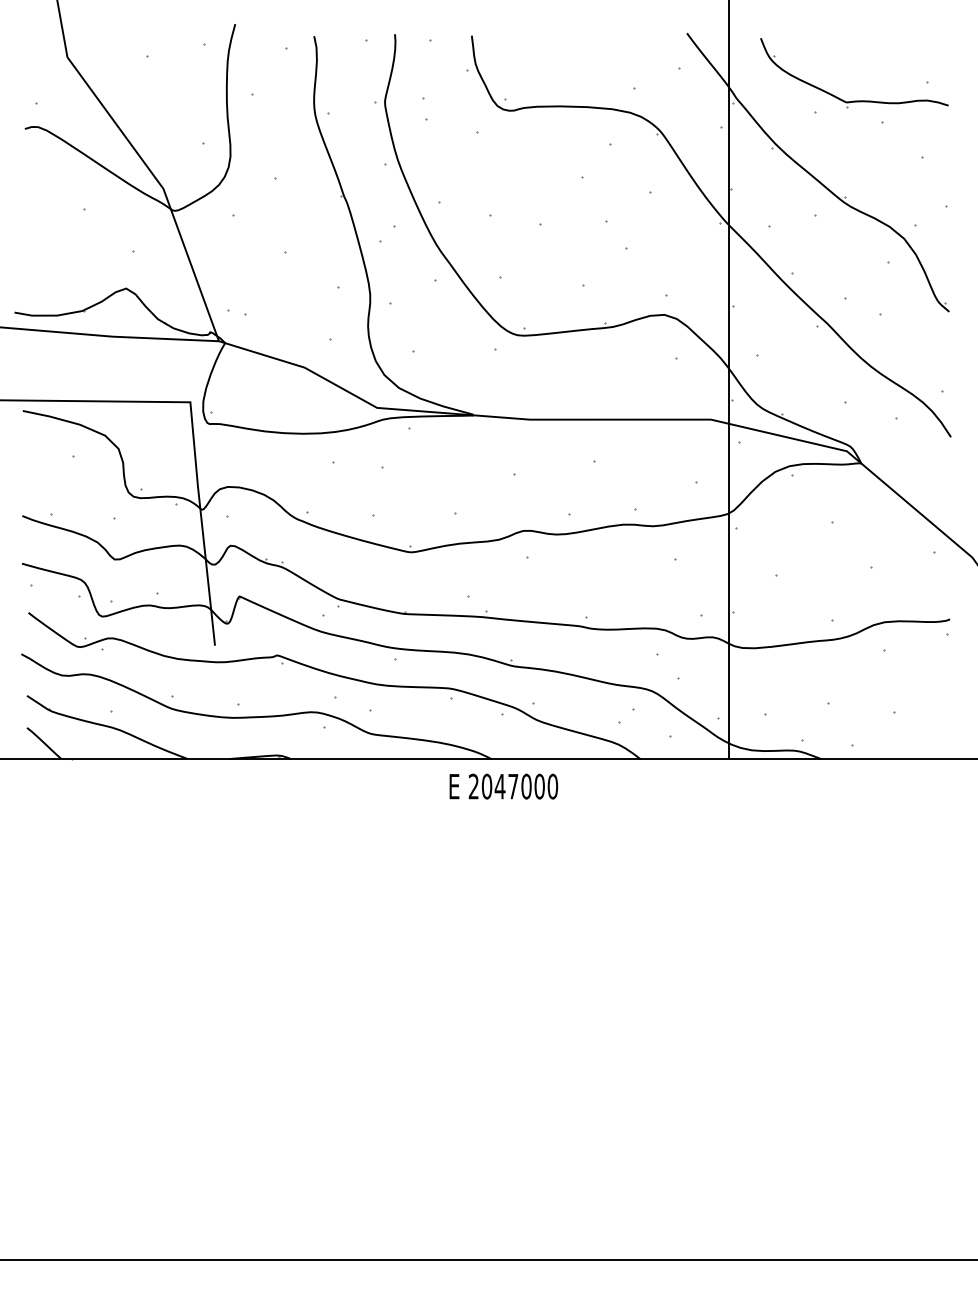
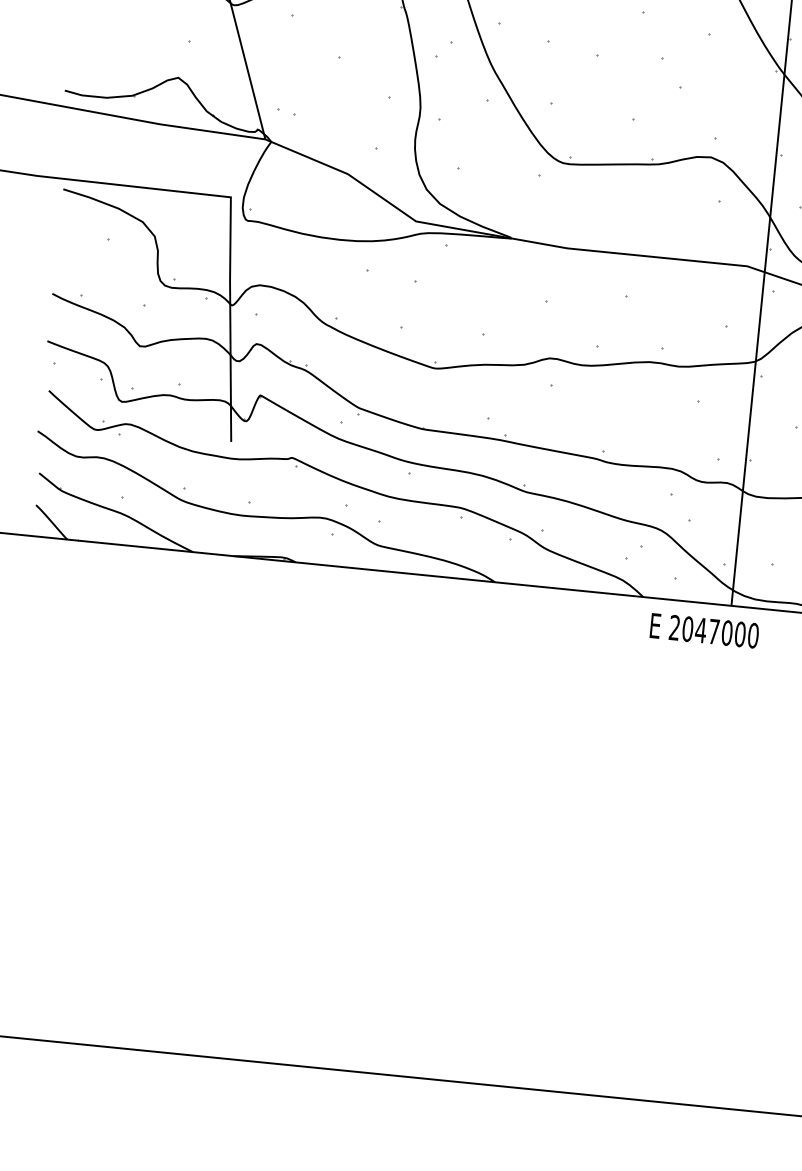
text: (503, 786) -> (704, 630), moved

